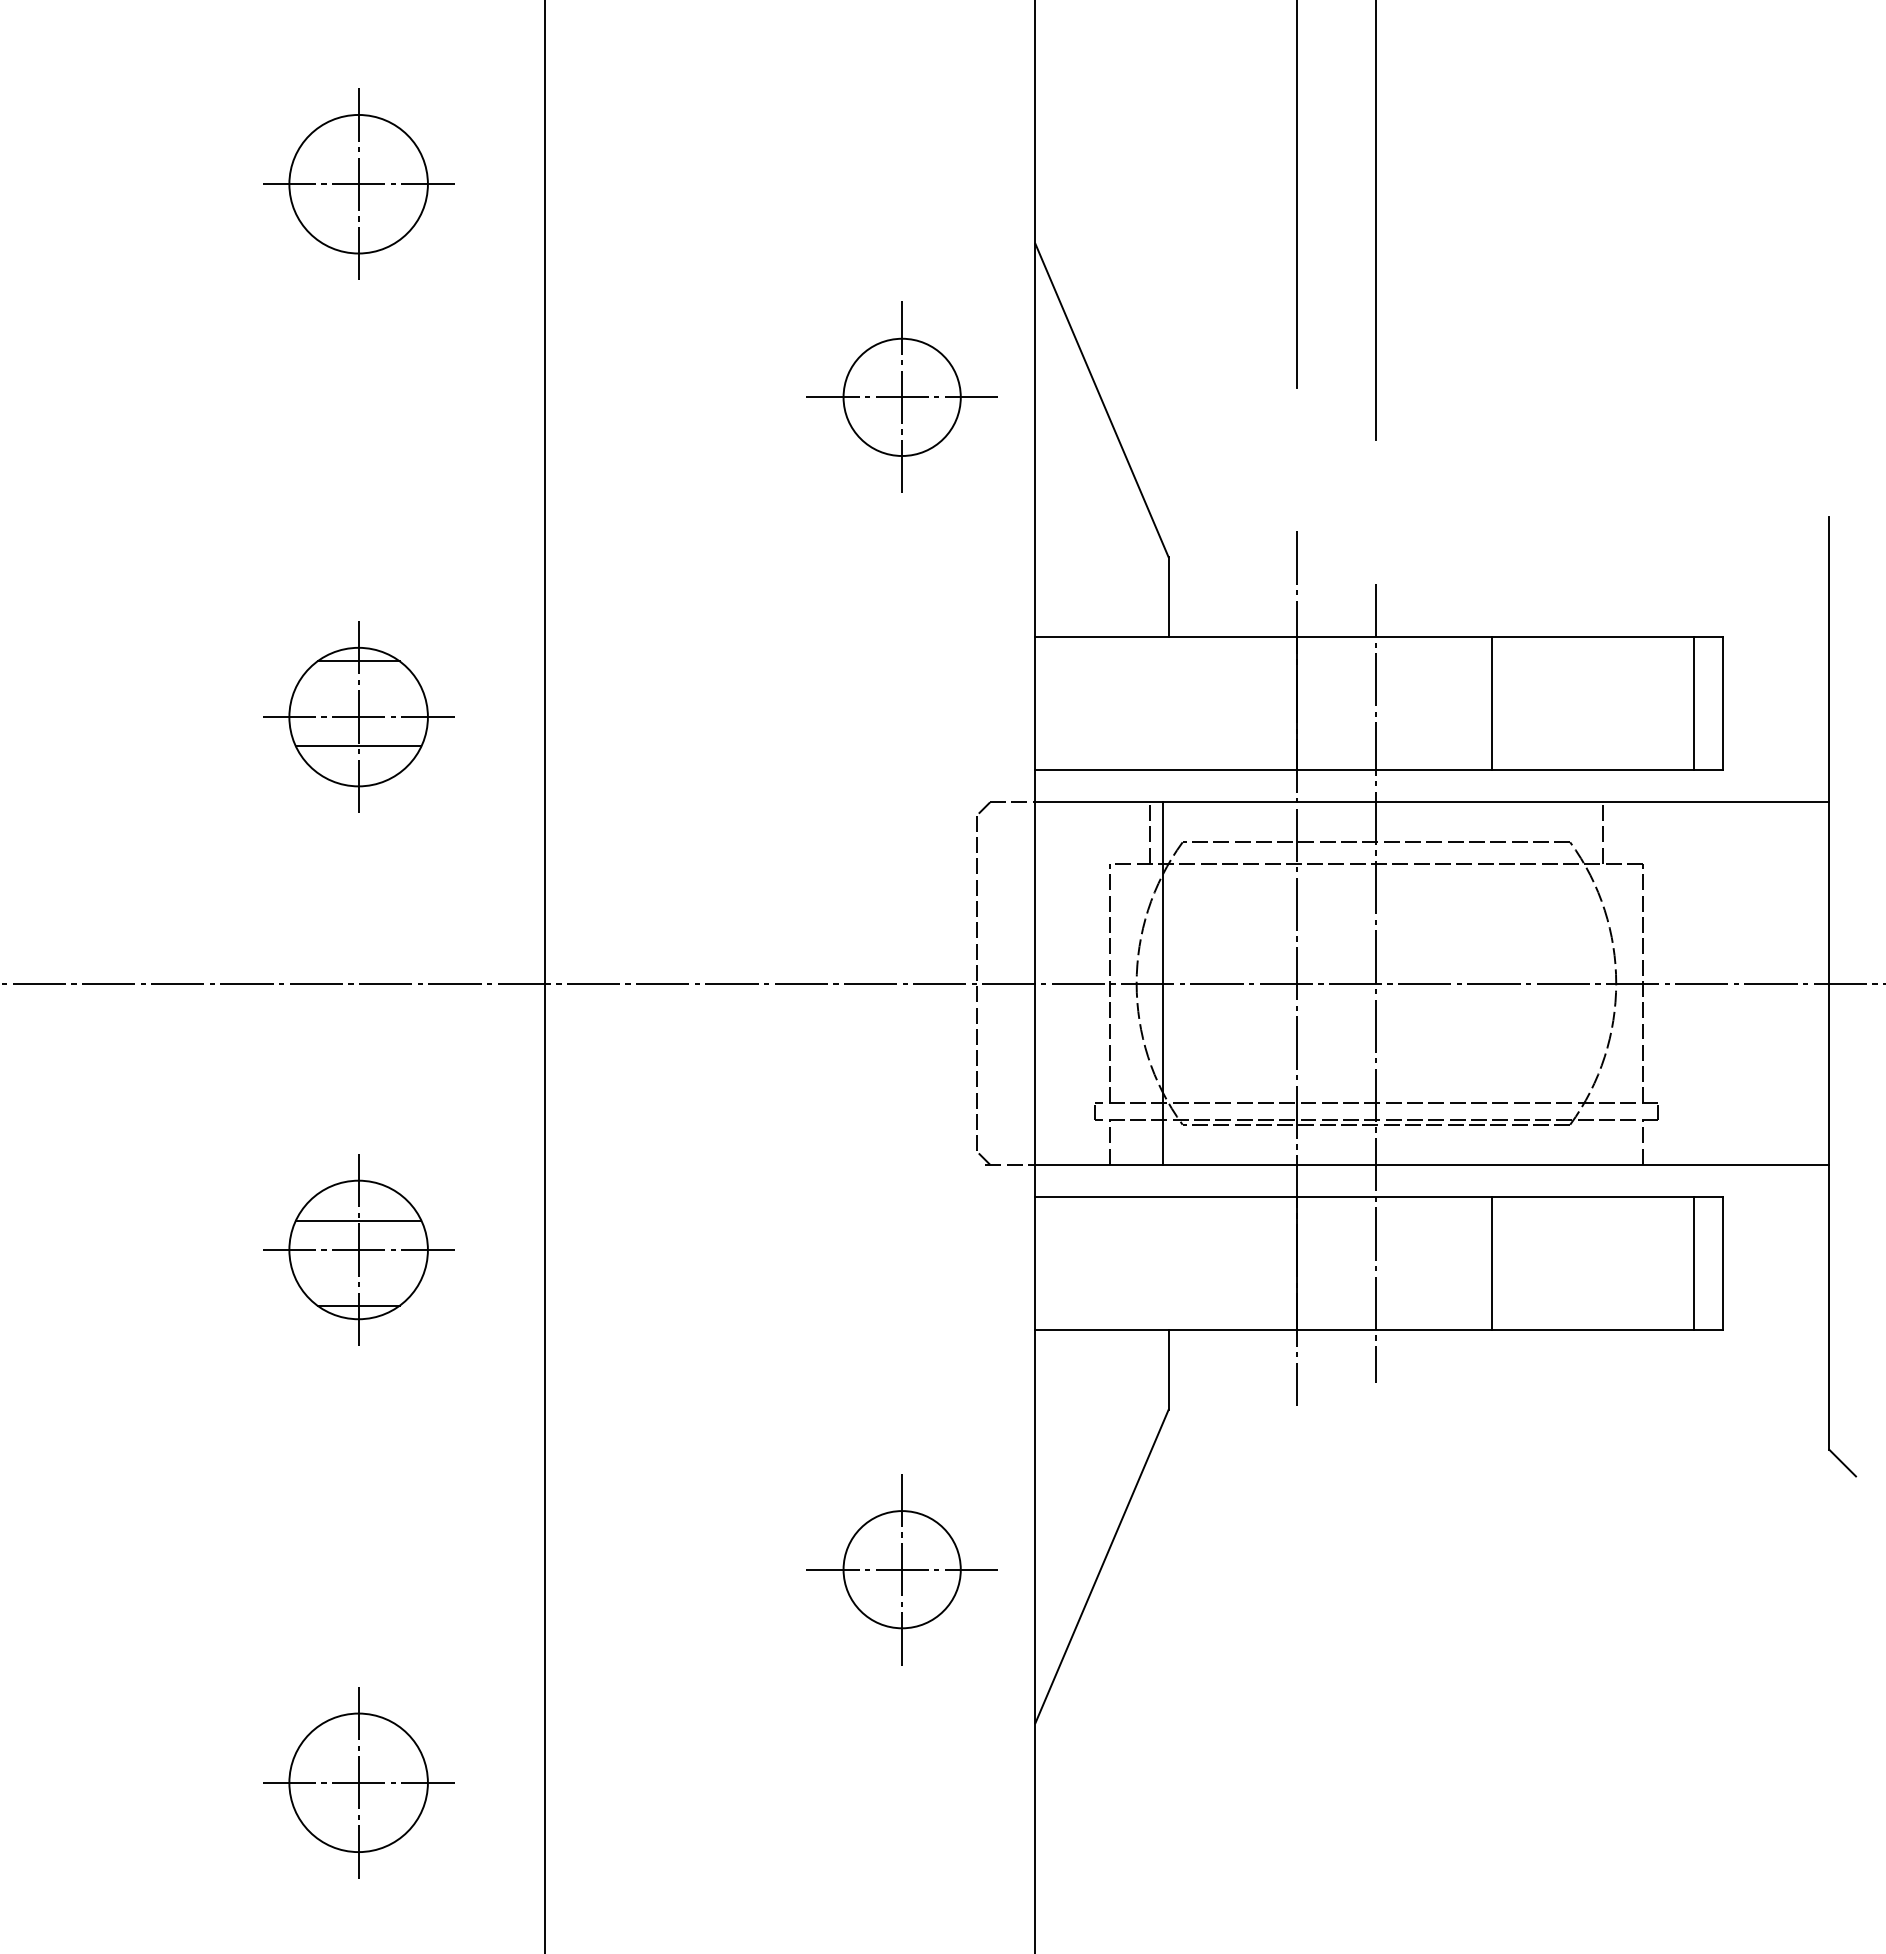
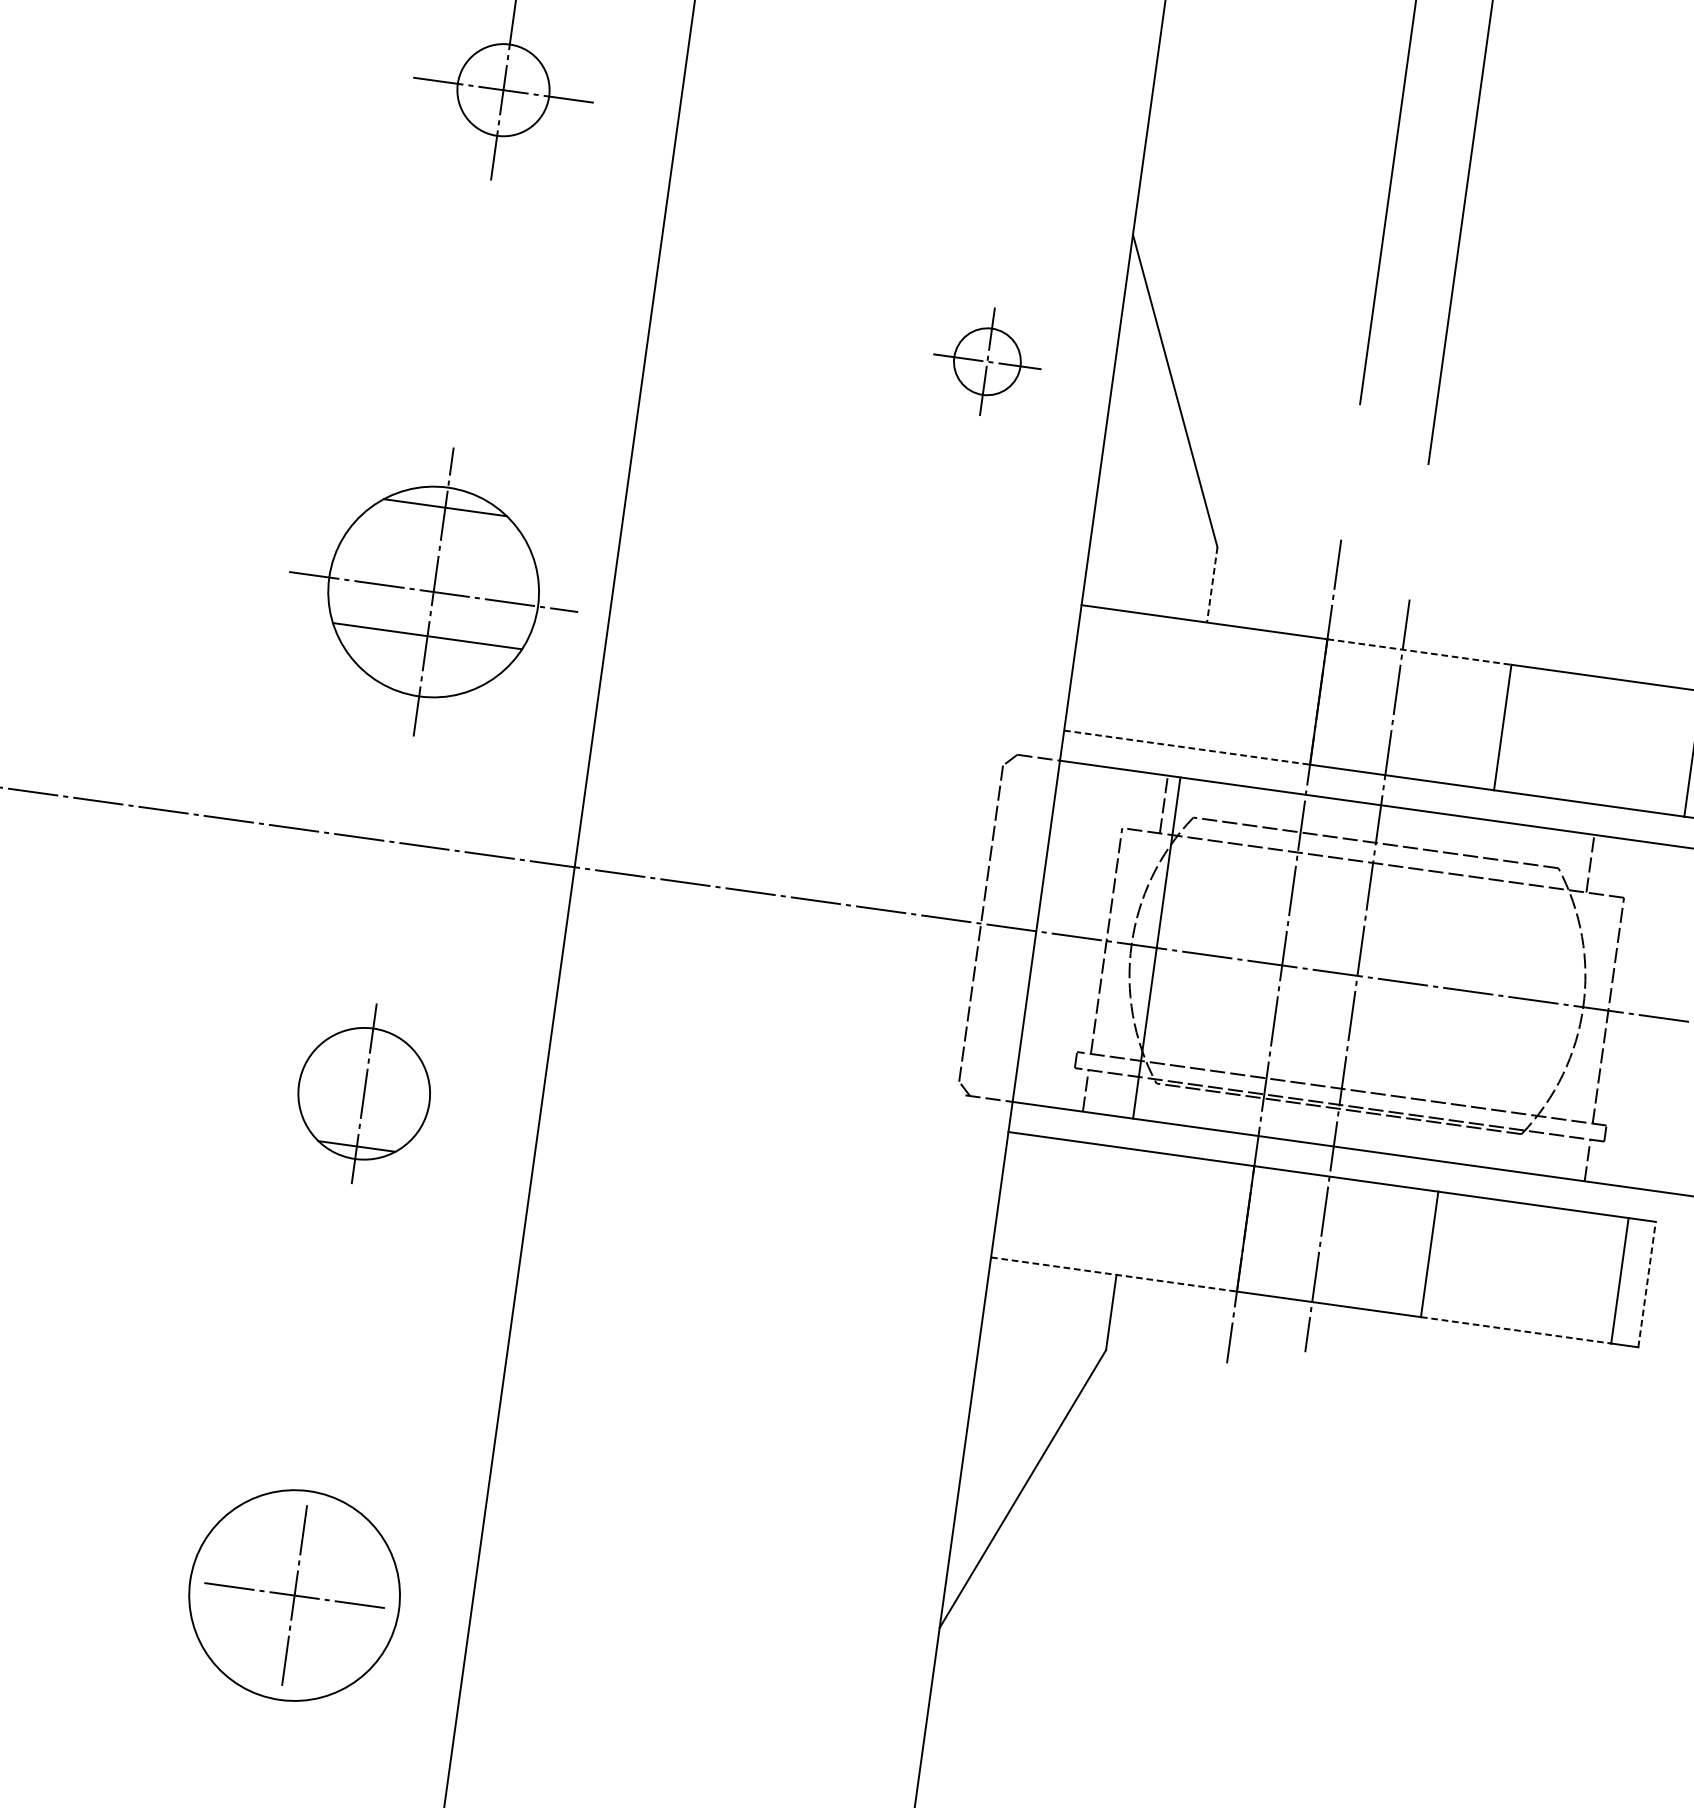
circle: (358, 183) -> (503, 89), size x0.7
part: (901, 396) -> (986, 361), size x0.6
line: (1168, 597) -> (1212, 585), solid -> dashed
line: (1394, 637) -> (1419, 652), solid -> dashed
part: (358, 716) -> (433, 591), size x1.6
line: (1165, 770) -> (1186, 747), solid -> dashed
line: (358, 1220) -> (367, 1066), removed
line: (358, 1249) -> (364, 1093), removed
line: (1722, 1263) -> (1646, 1284), solid -> dashed
line: (1165, 1329) -> (1113, 1274), solid -> dashed
line: (1593, 1329) -> (1516, 1330), solid -> dashed
part: (901, 1569) -> (833, 1465), removed
circle: (358, 1782) -> (294, 1595), size x1.6

